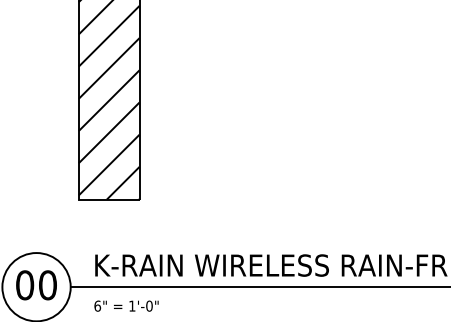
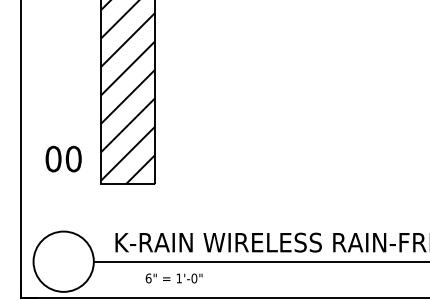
text: (36, 284) -> (63, 158), moved
text: (125, 306) -> (173, 278), moved

